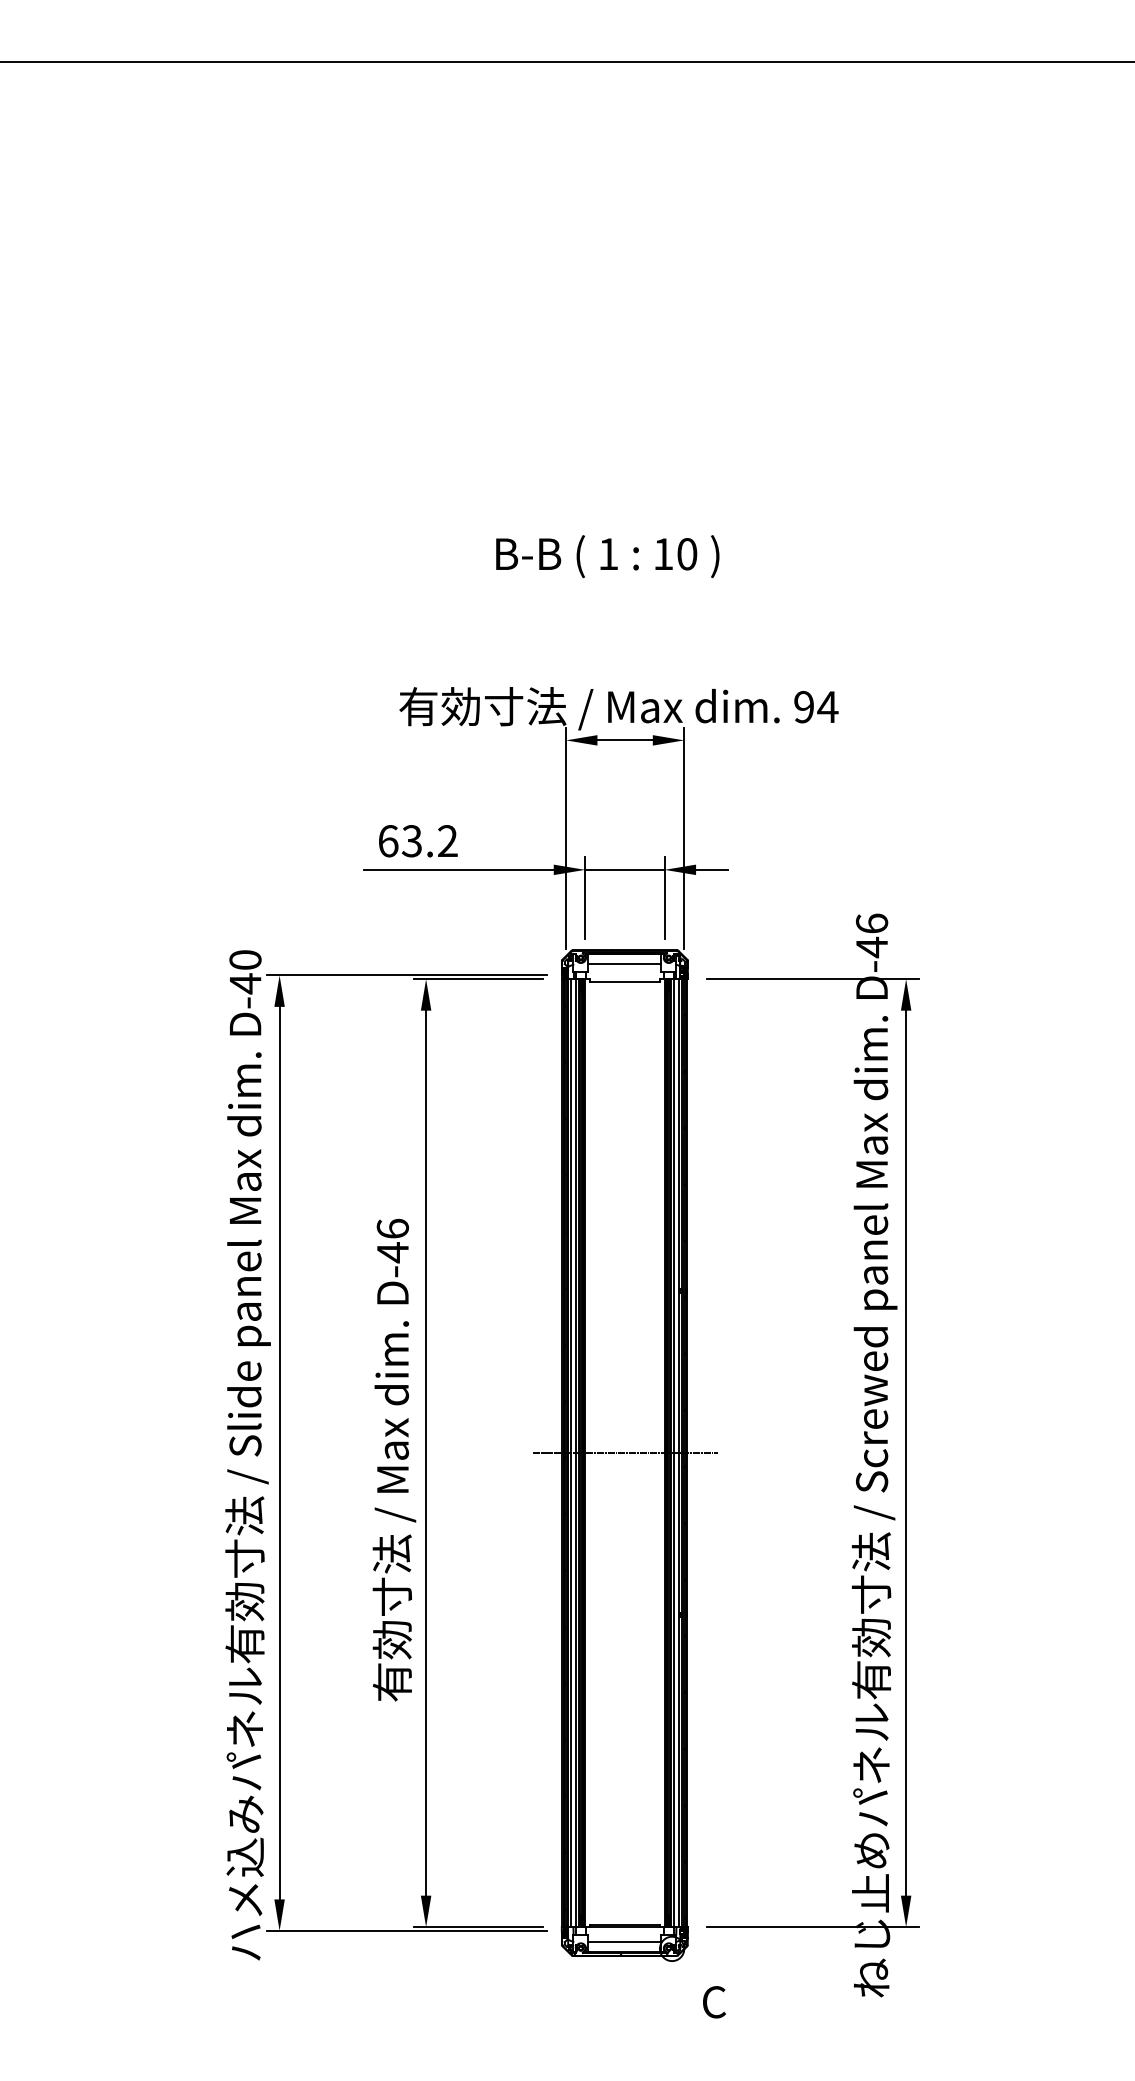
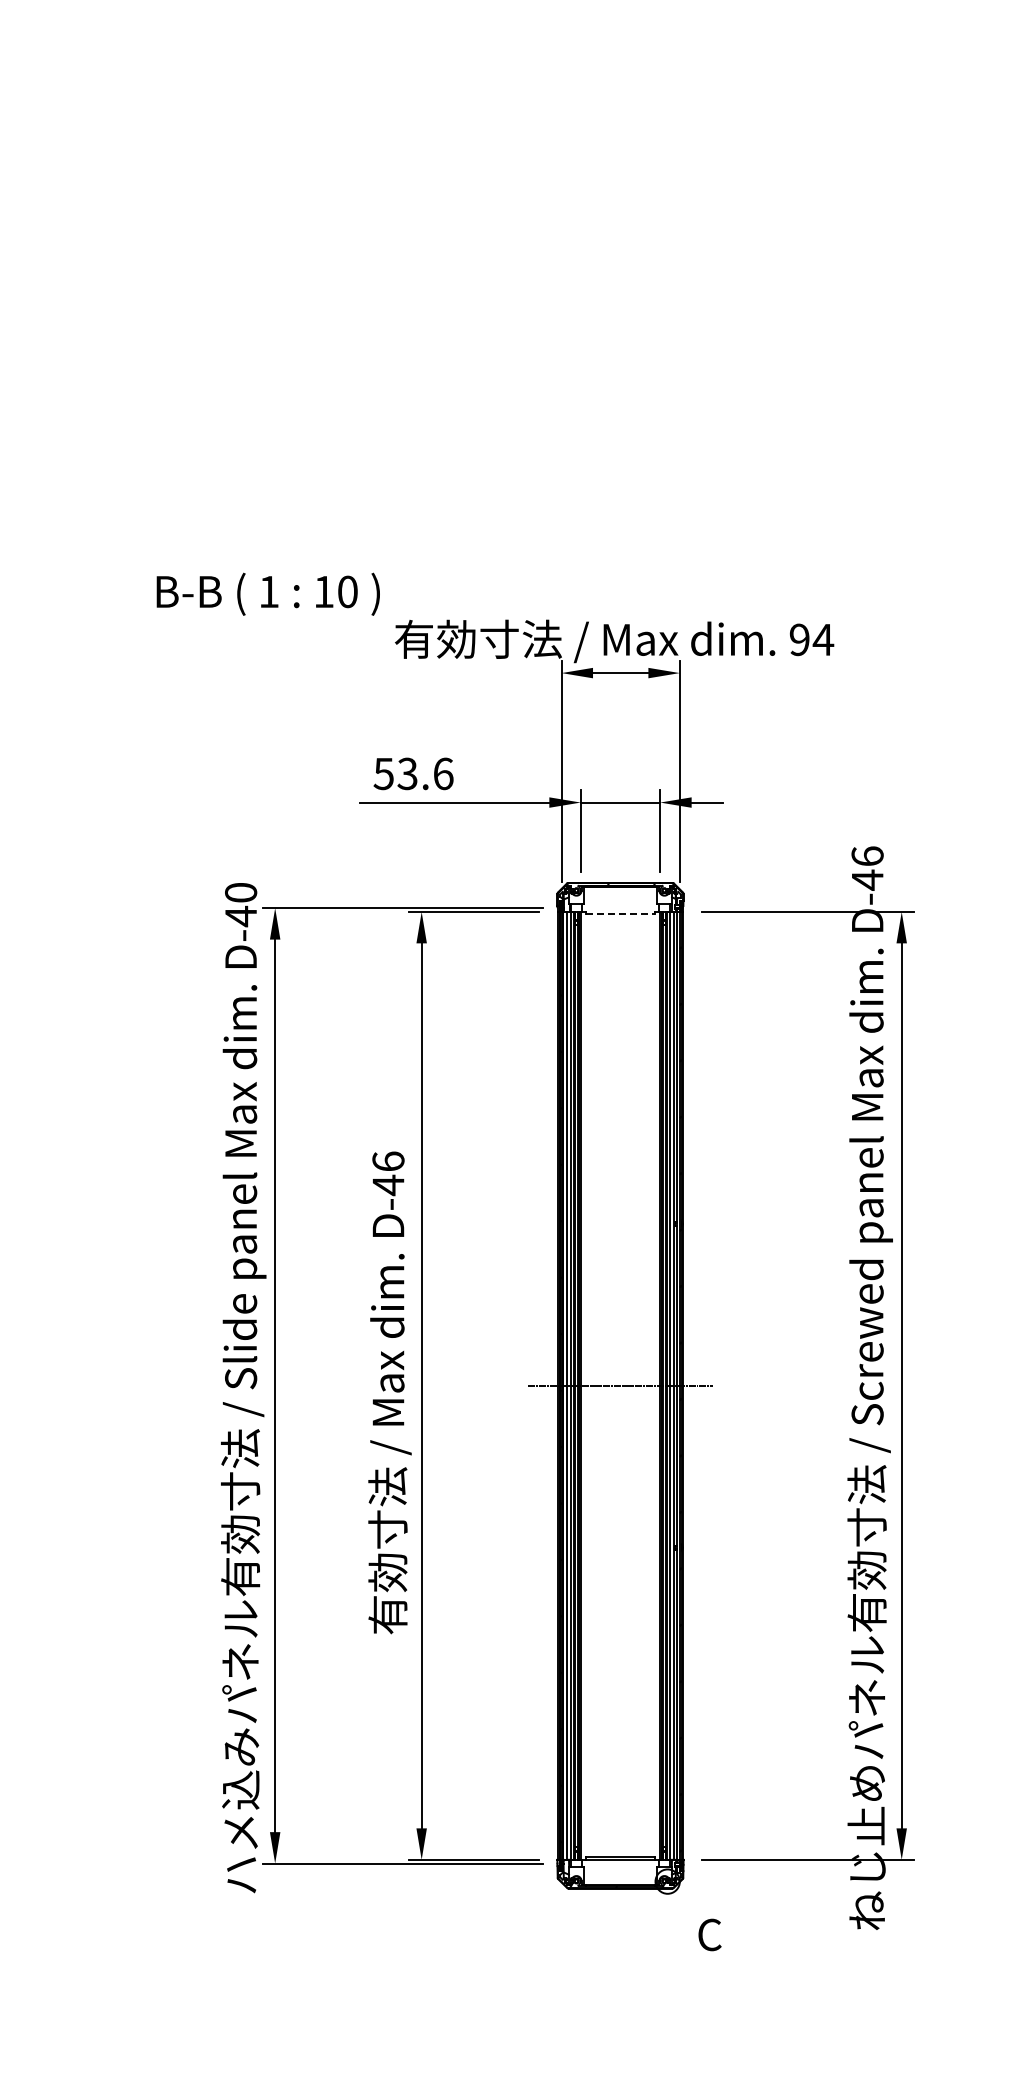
text: (607, 556) -> (268, 594), moved
text: (417, 841) -> (413, 774), 63.2 -> 53.6
line: (624, 964) -> (620, 897), removed
line: (624, 981) -> (620, 914), solid -> dashed
line: (624, 1942) -> (620, 1875), removed

